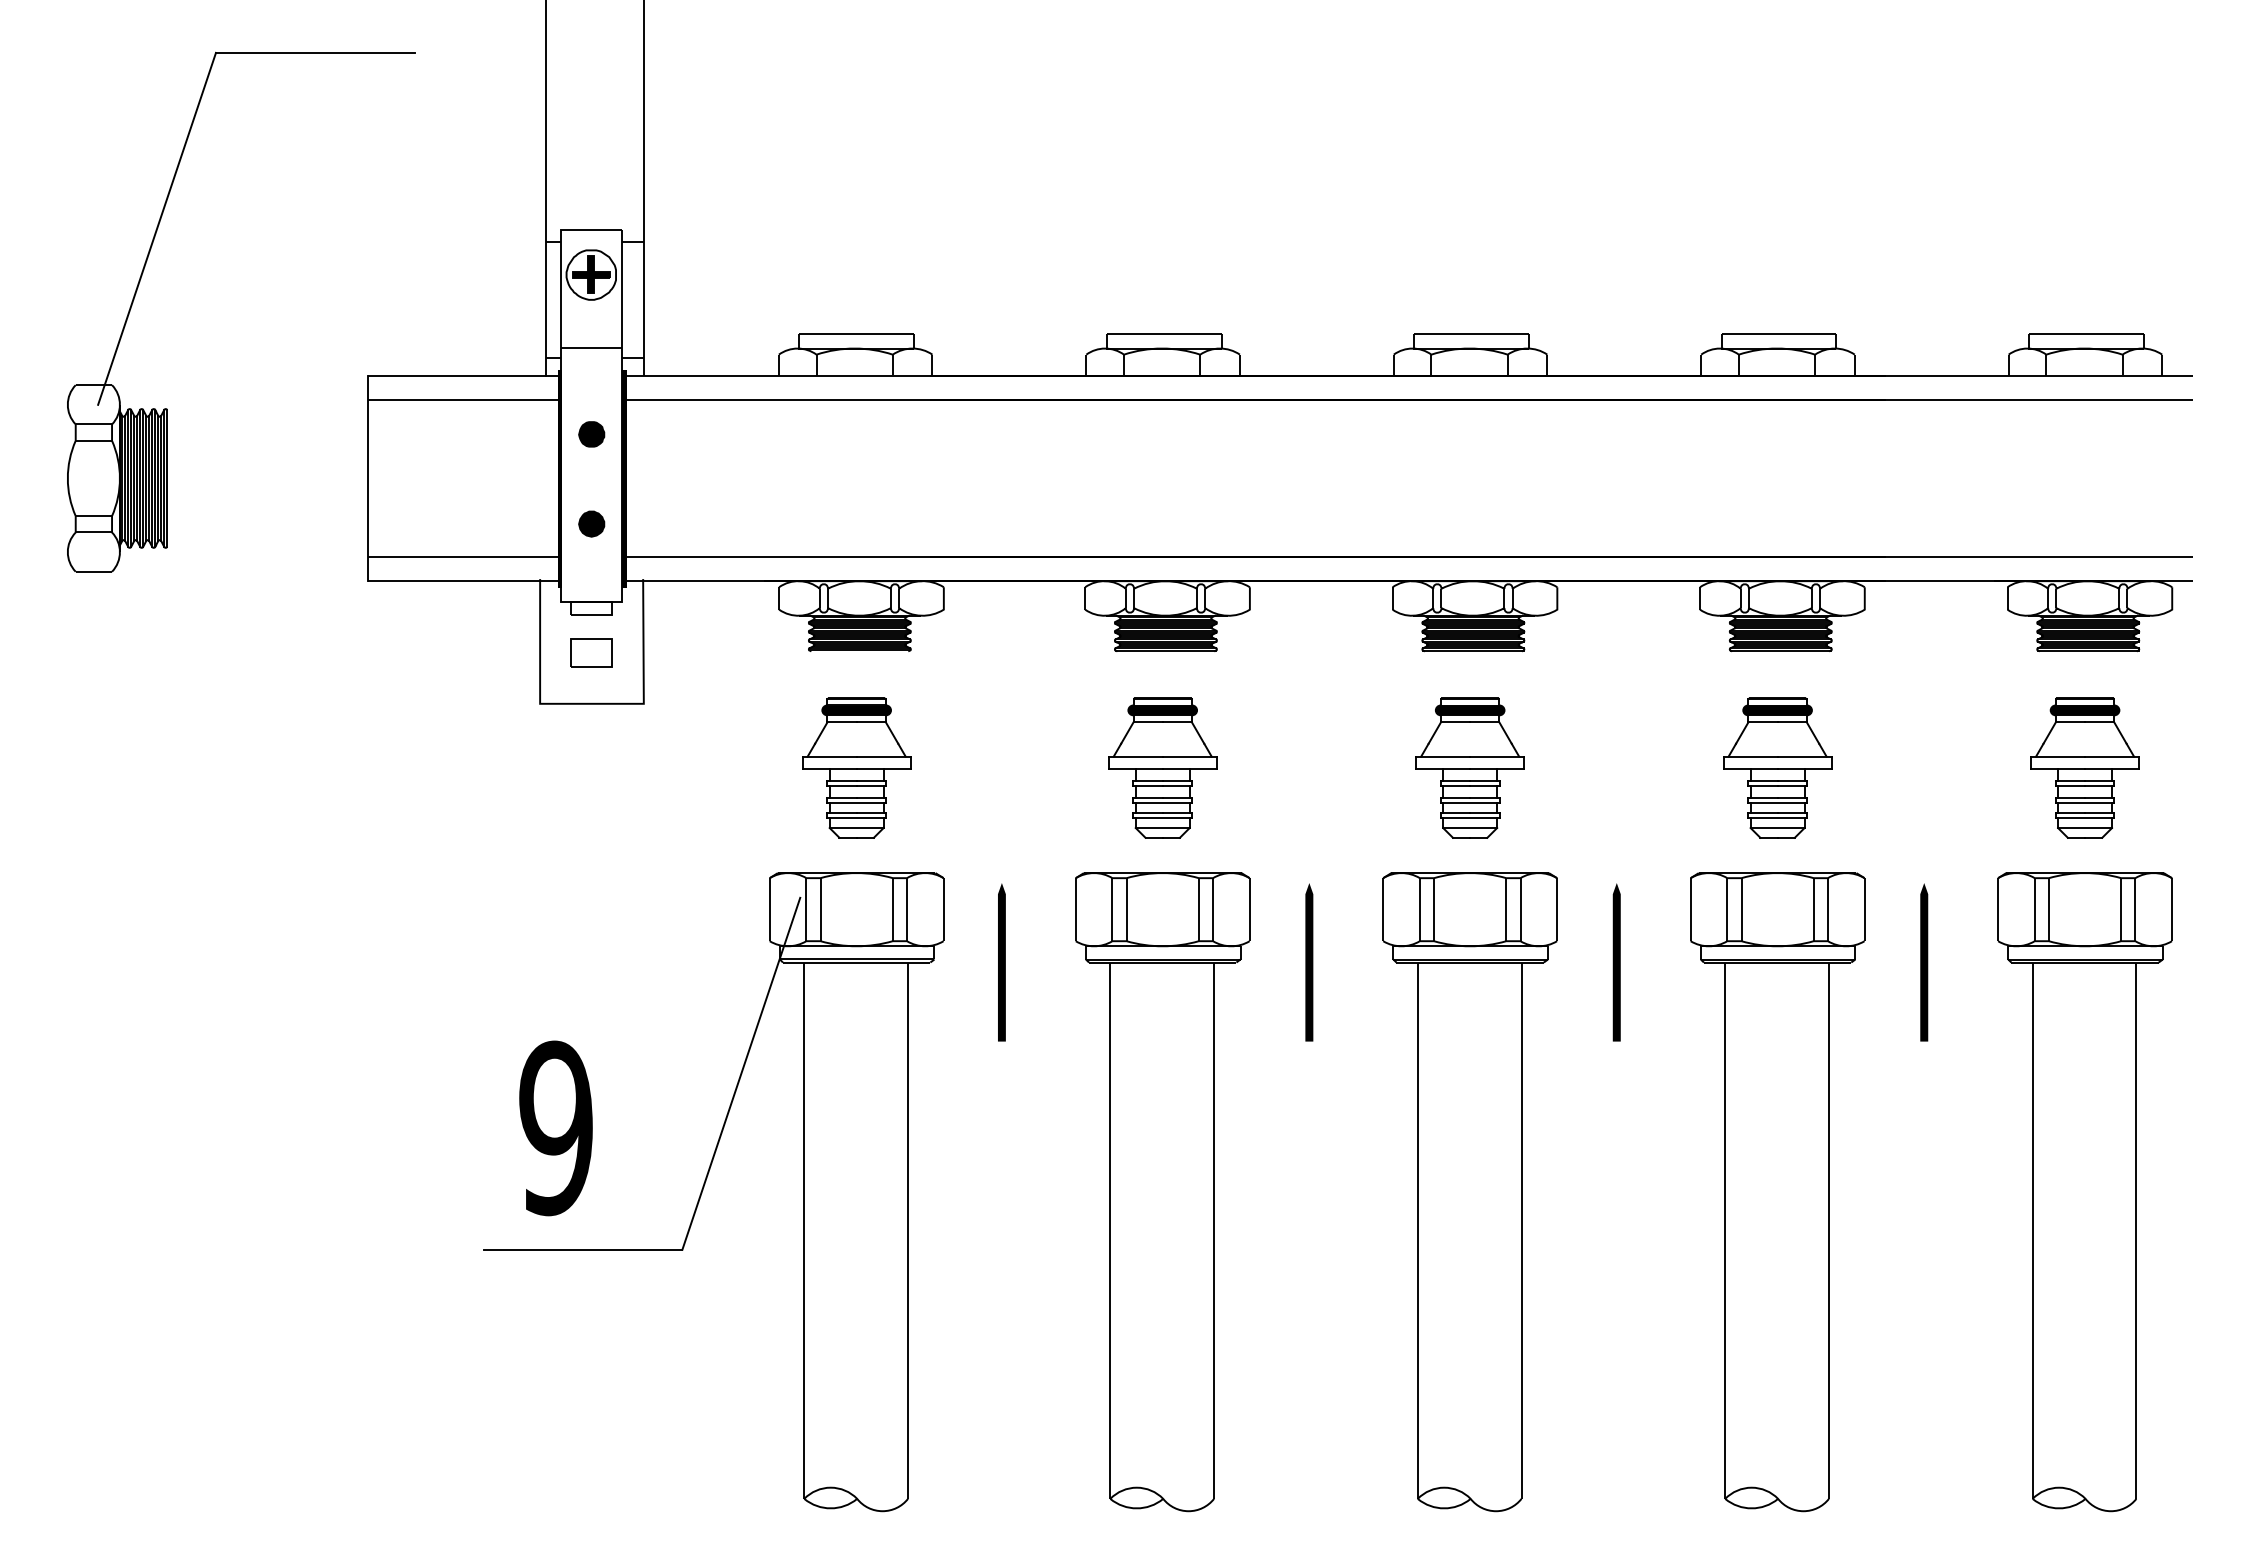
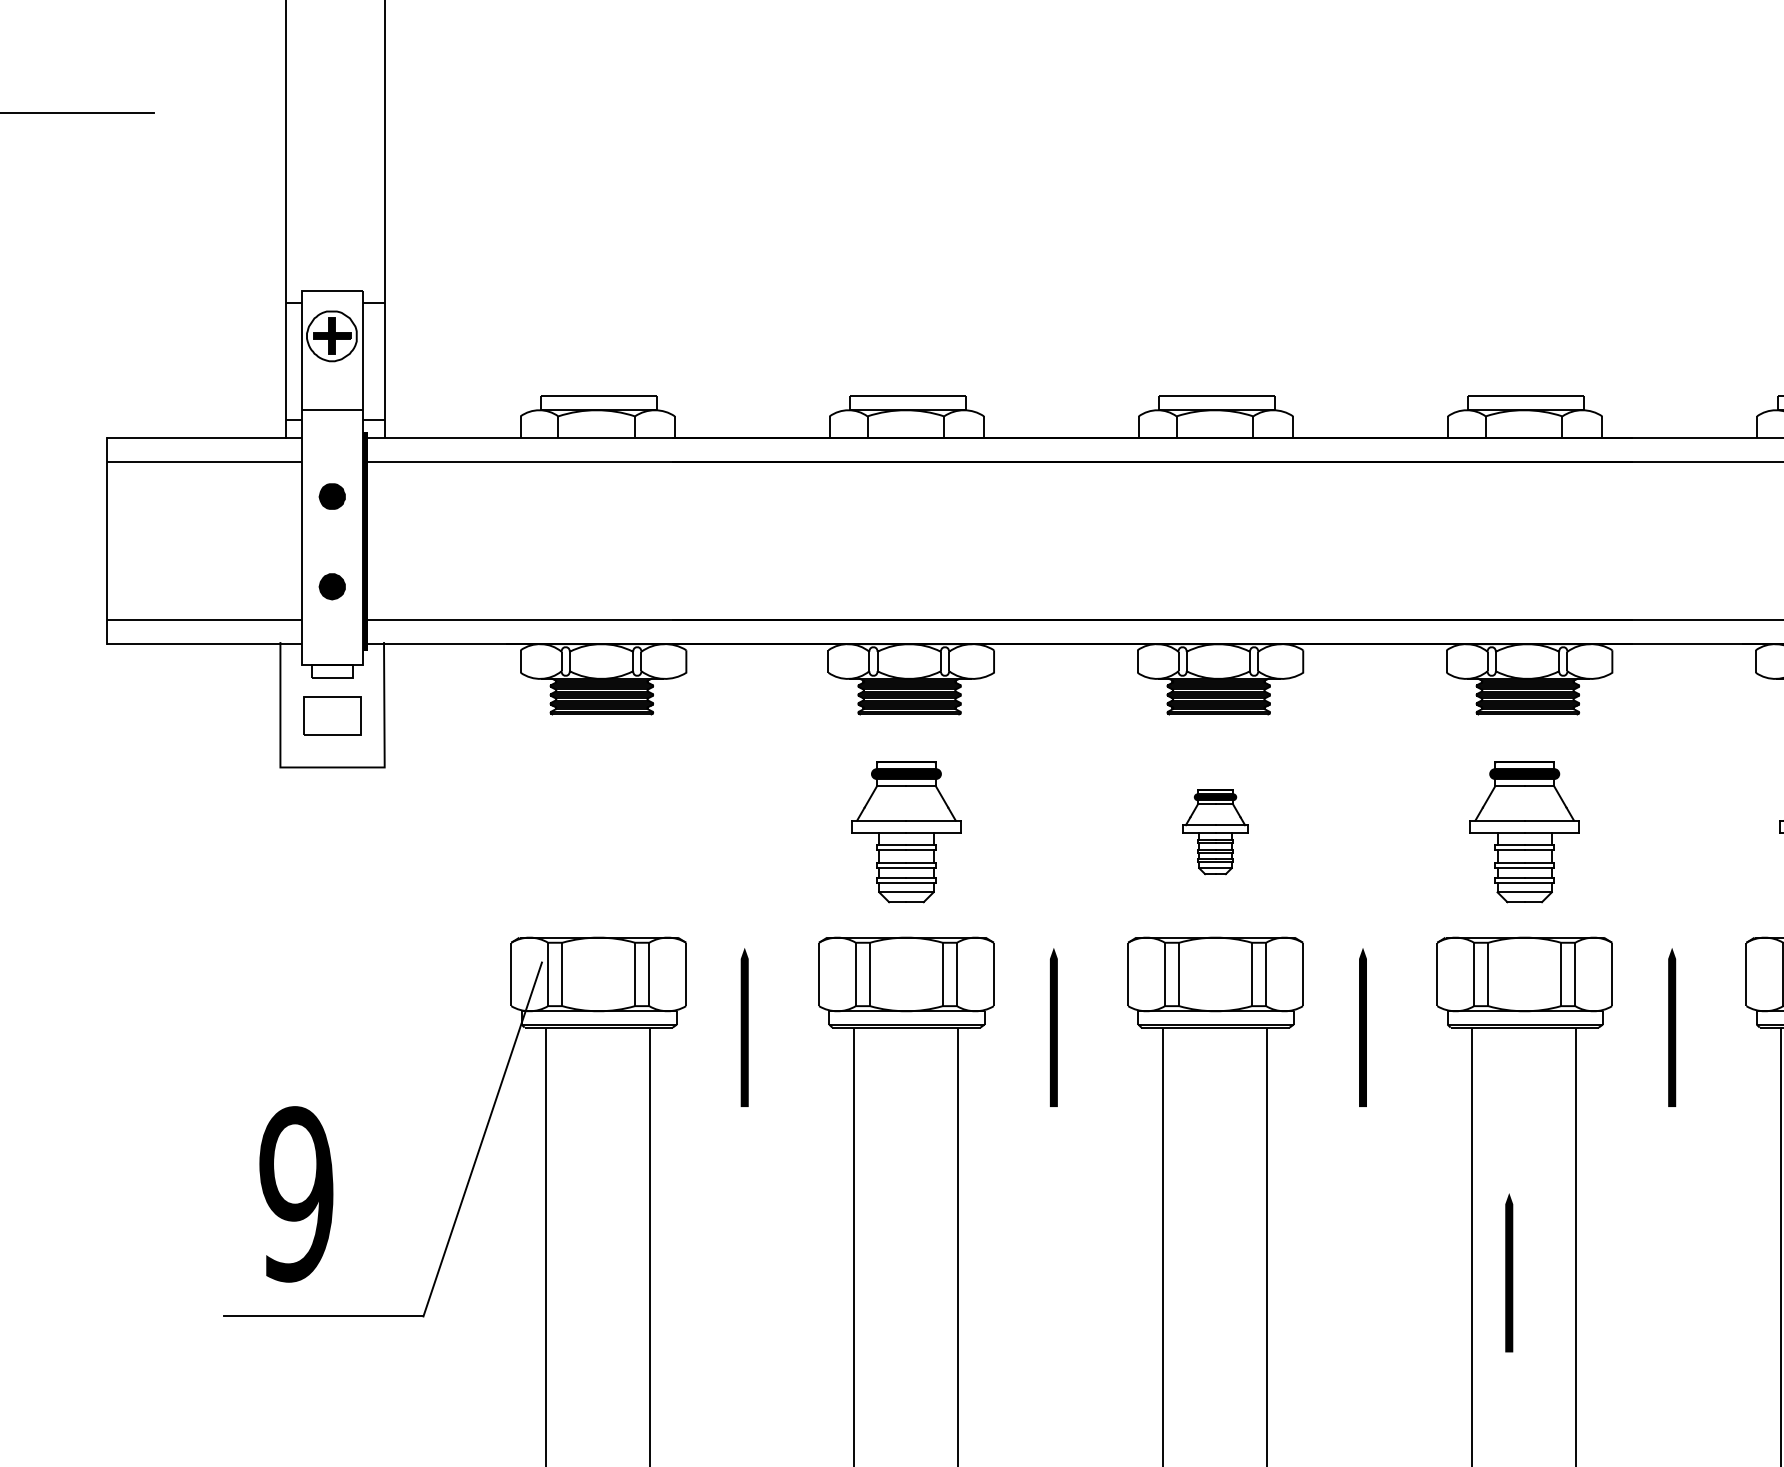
fill: (559, 478) -> (299, 540), removed
part: (591, 652) -> (332, 715), size x1.4
part: (856, 767) -> (598, 831), removed
part: (1469, 767) -> (1214, 831), size x0.6
line: (1762, 1206) -> (1509, 1272), added

